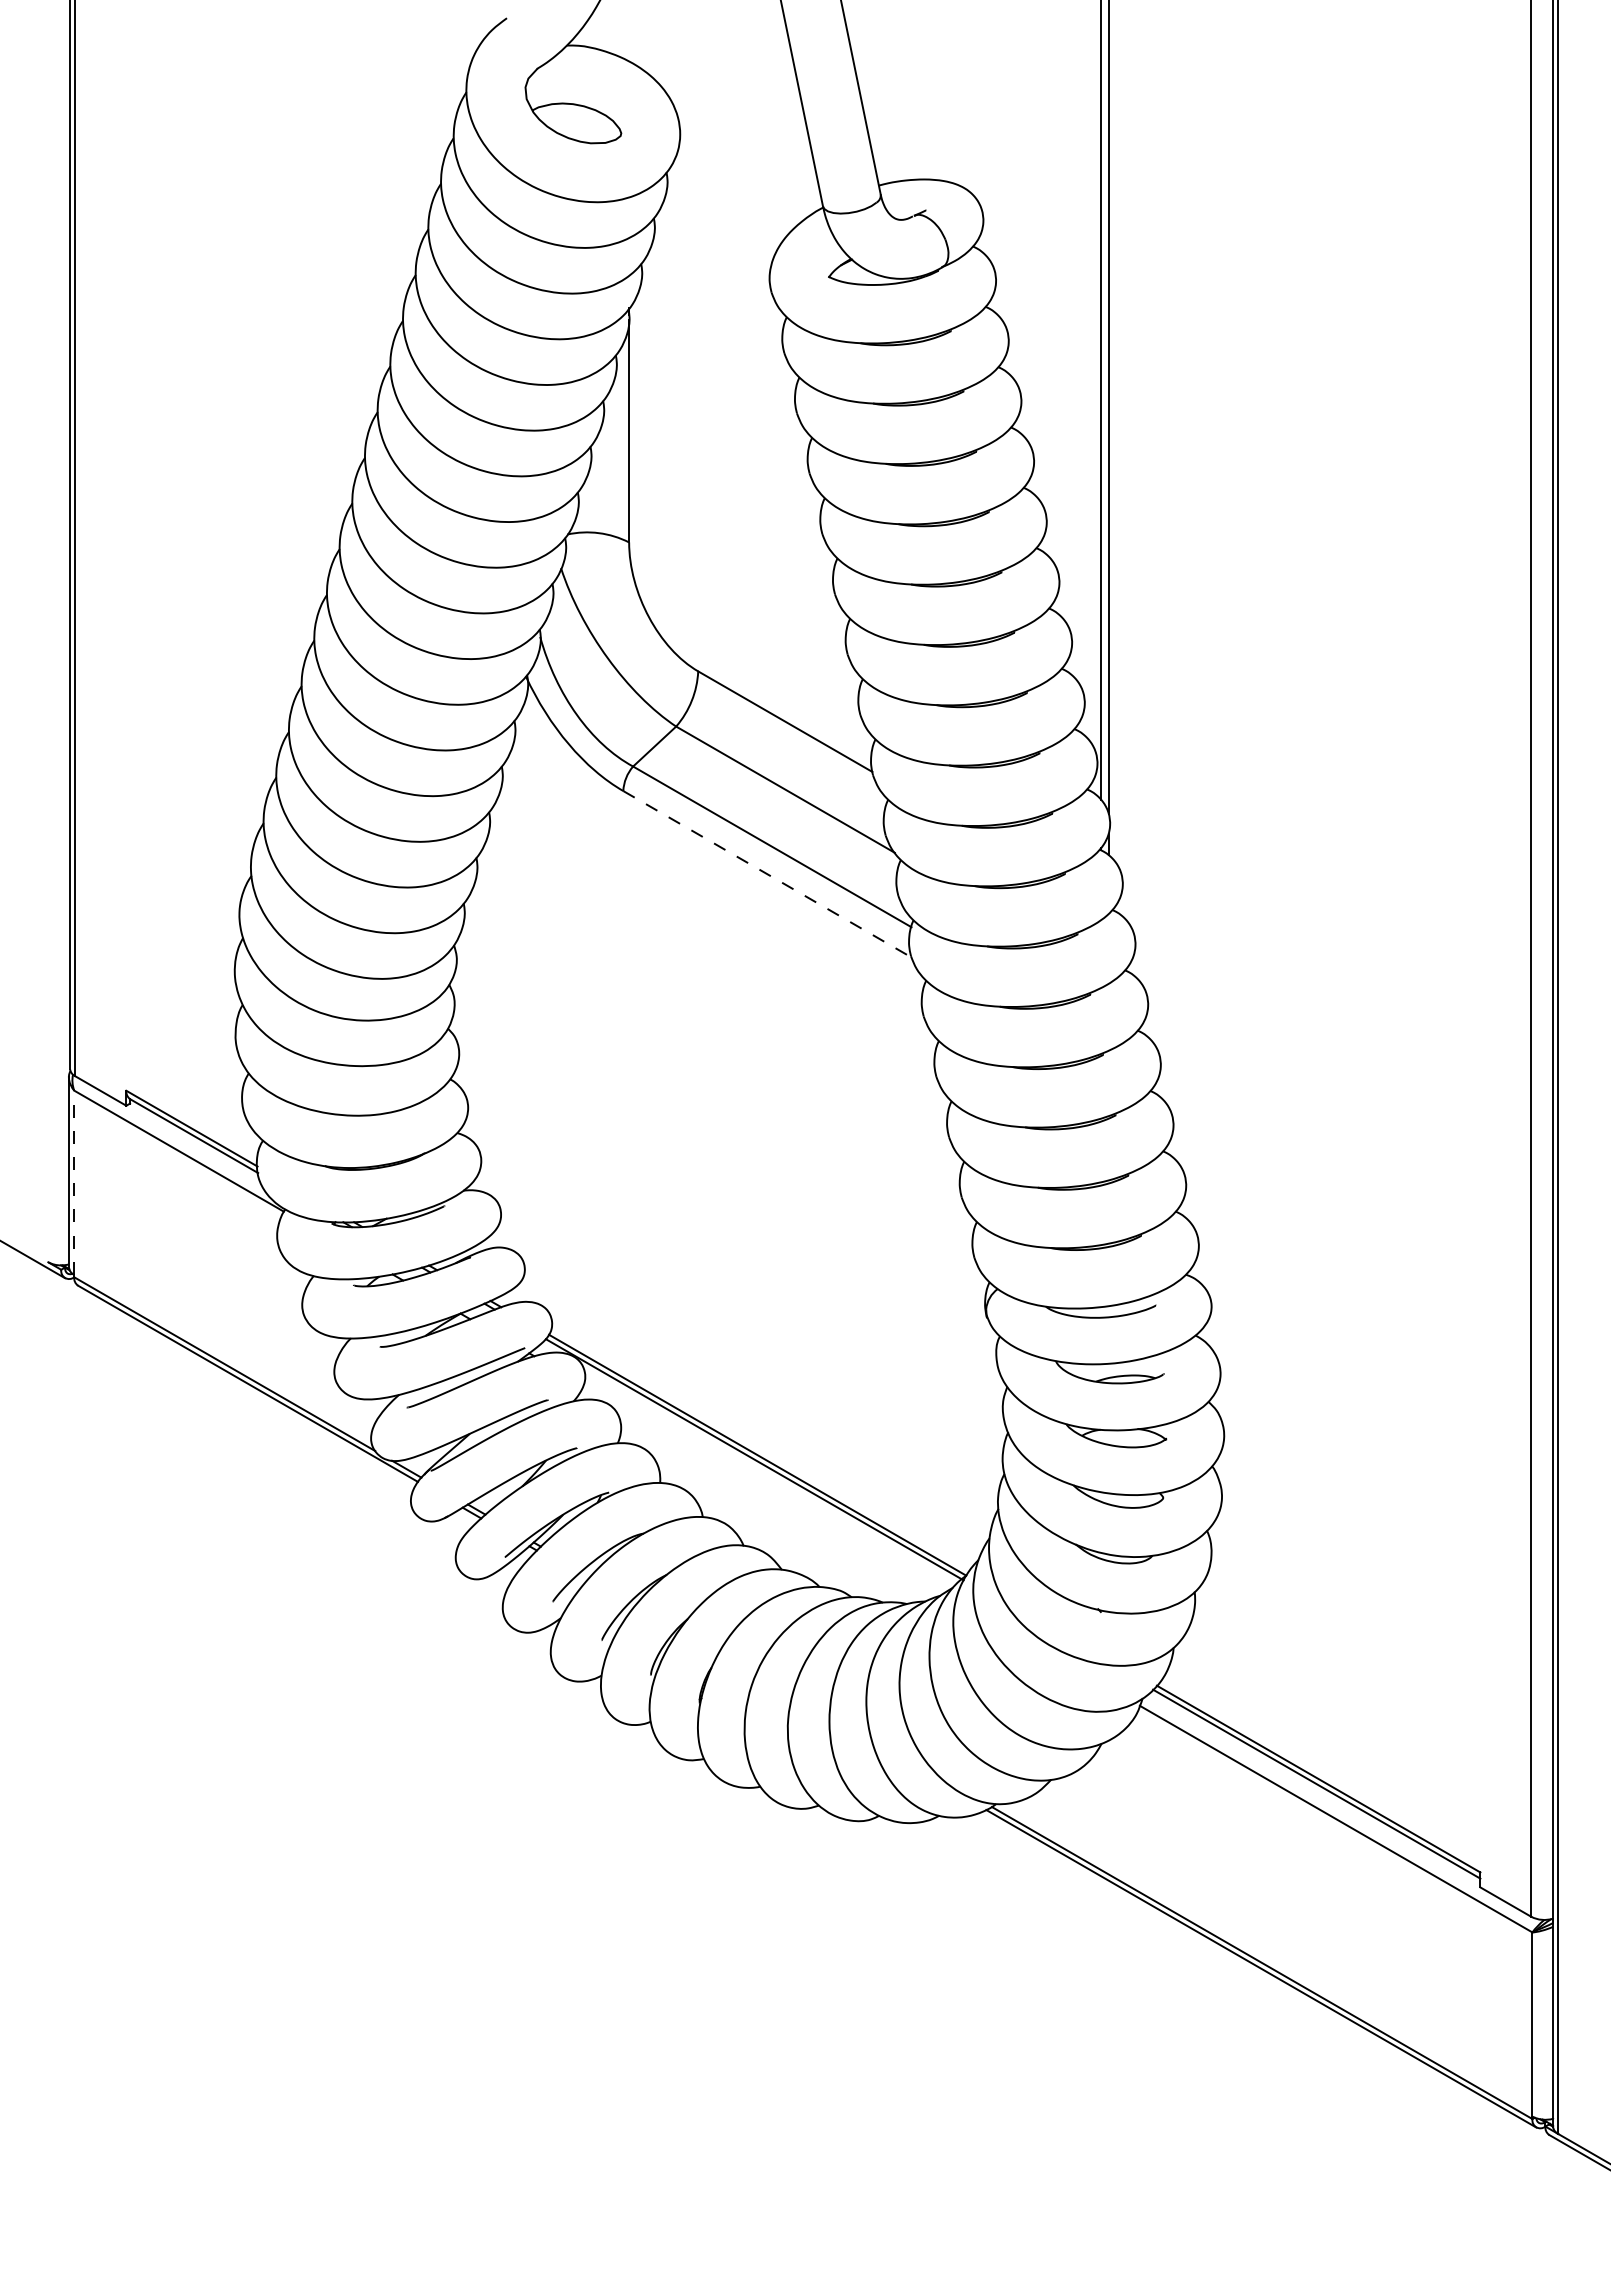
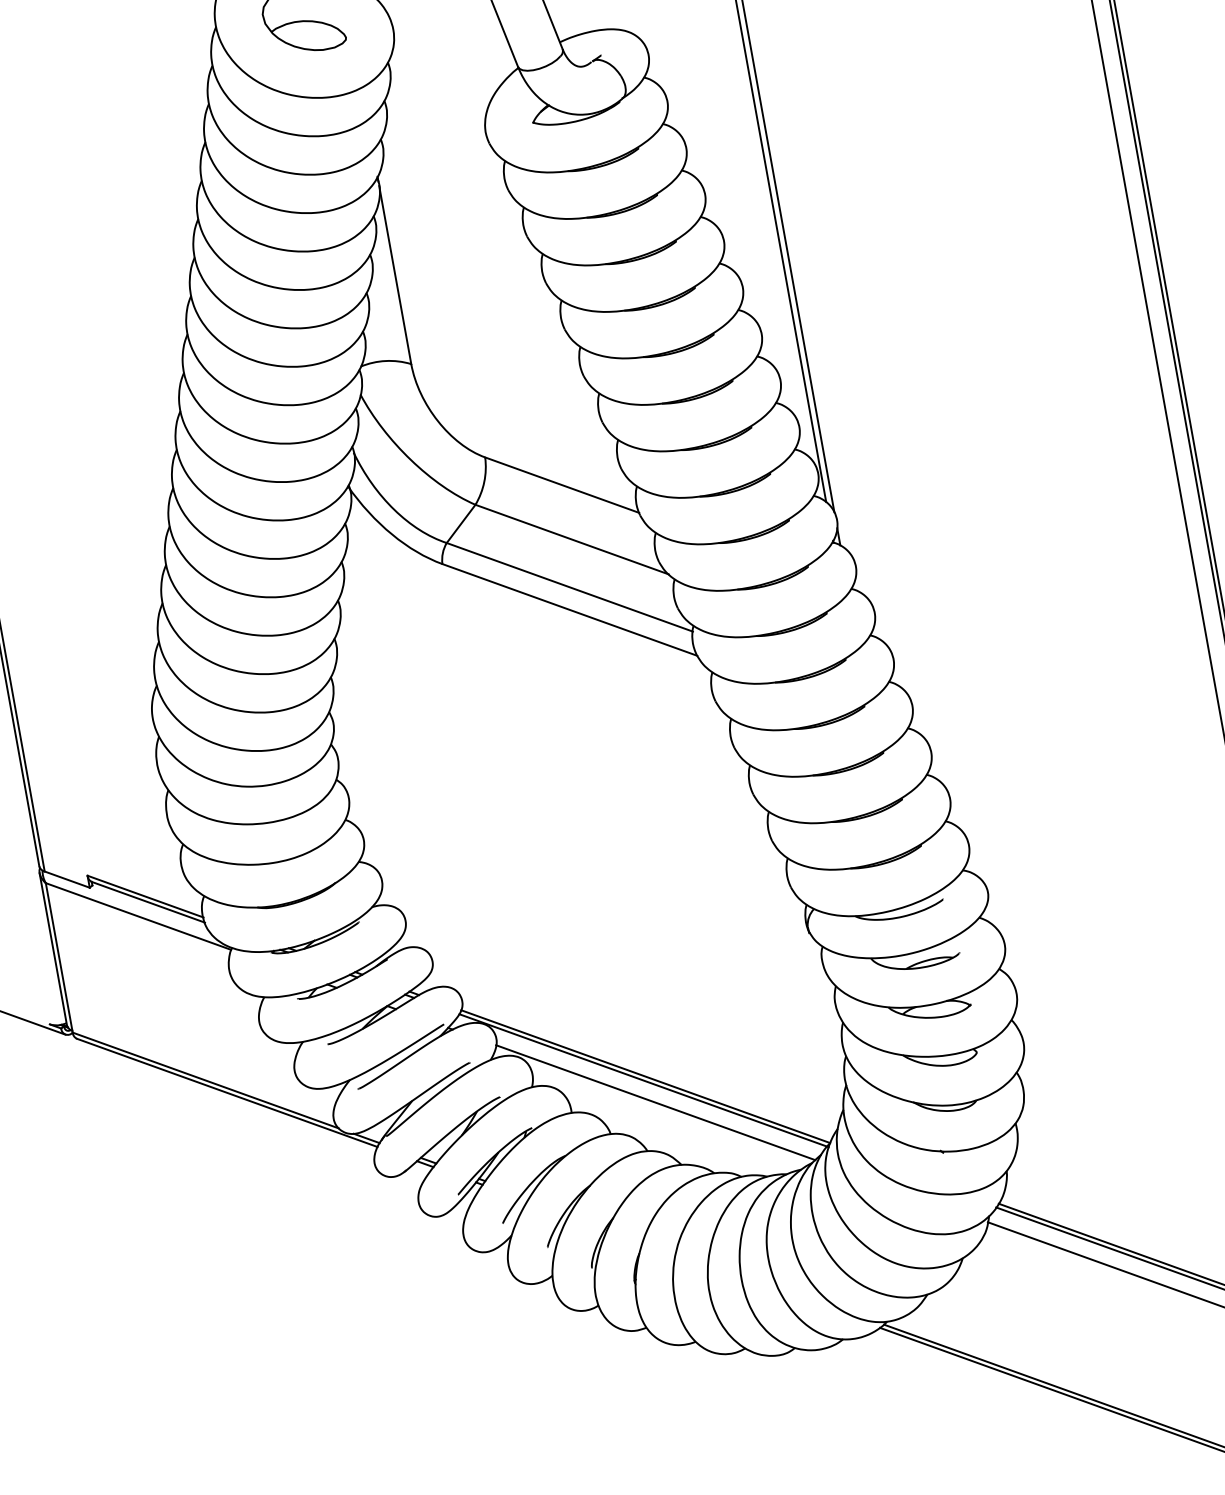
line: (767, 874) -> (569, 610), dashed -> solid
line: (74, 1182) -> (59, 956), dashed -> solid
line: (763, 1488) -> (655, 1102), added

